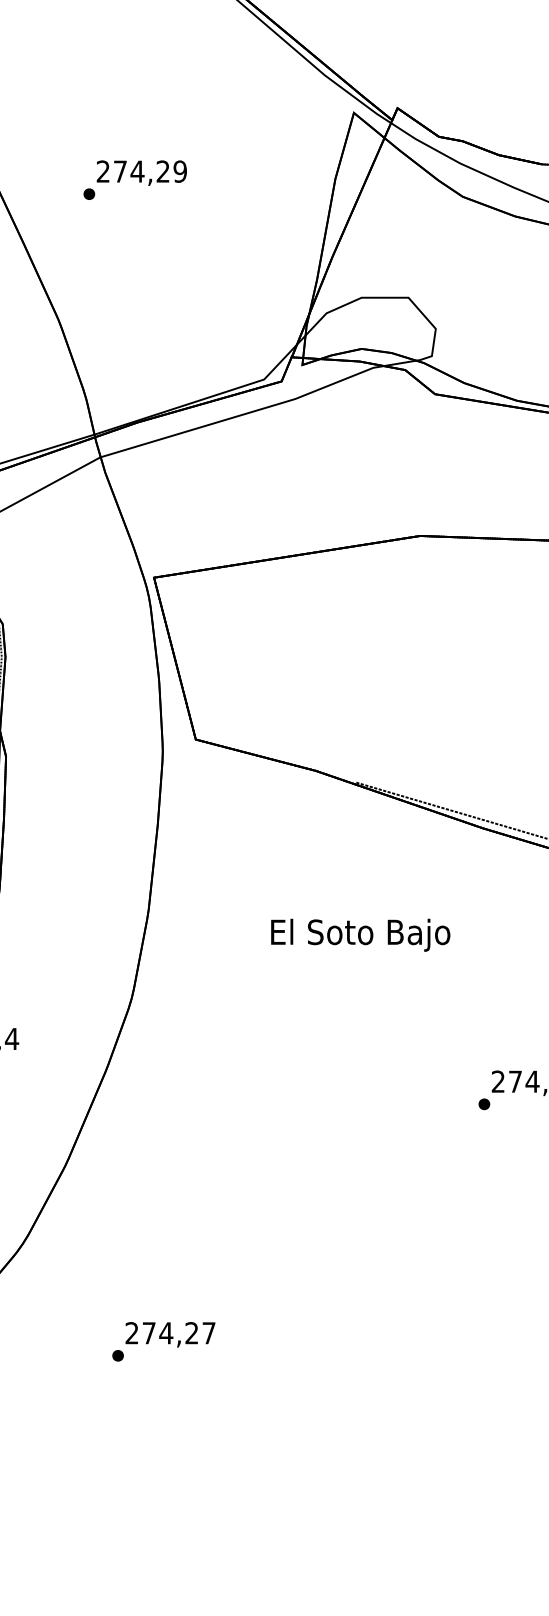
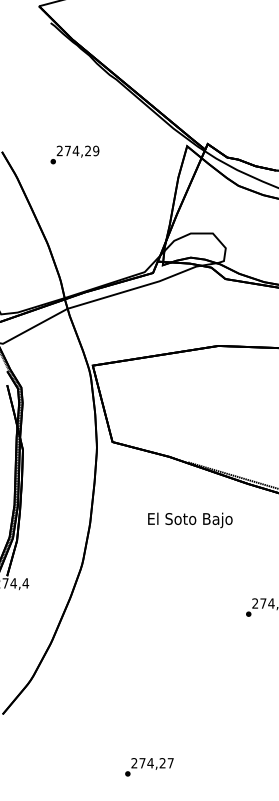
text: (134, 179) -> (74, 154), moved
text: (361, 935) -> (190, 520), moved
text: (163, 1342) -> (149, 767), moved

